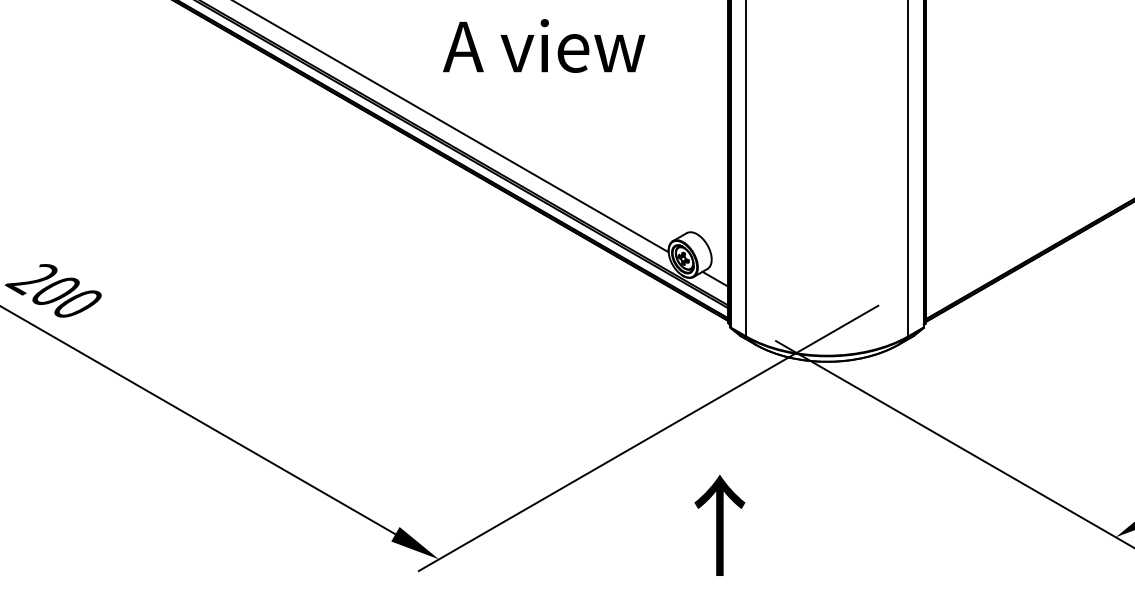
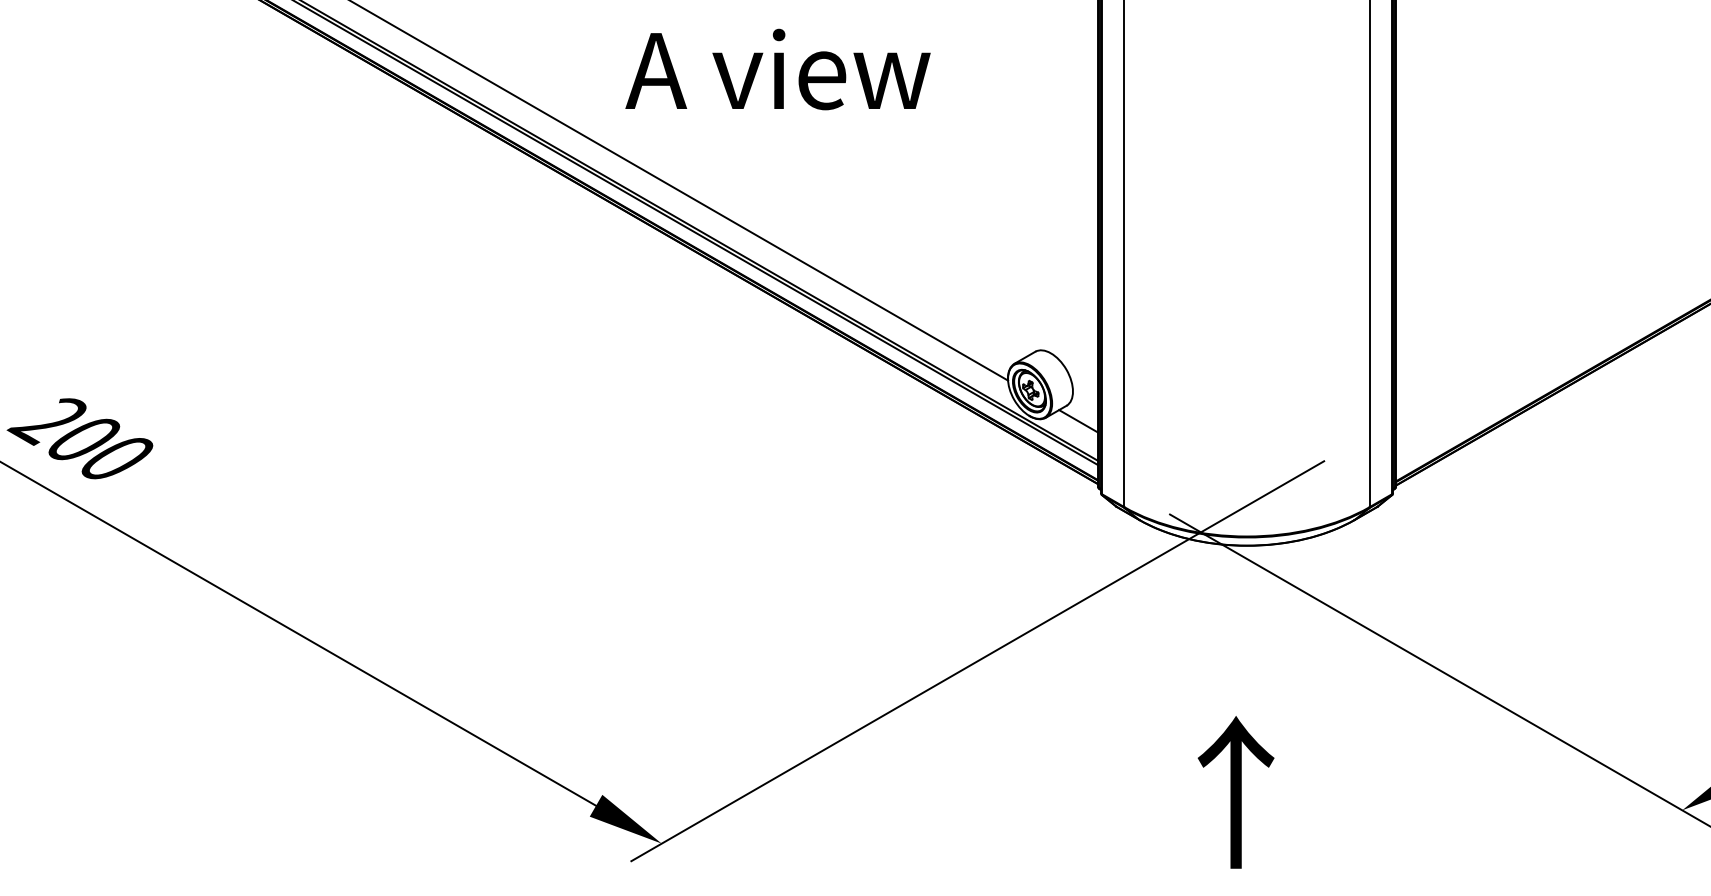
text: (544, 45) -> (778, 68), moved
text: (719, 525) -> (1235, 792), moved

